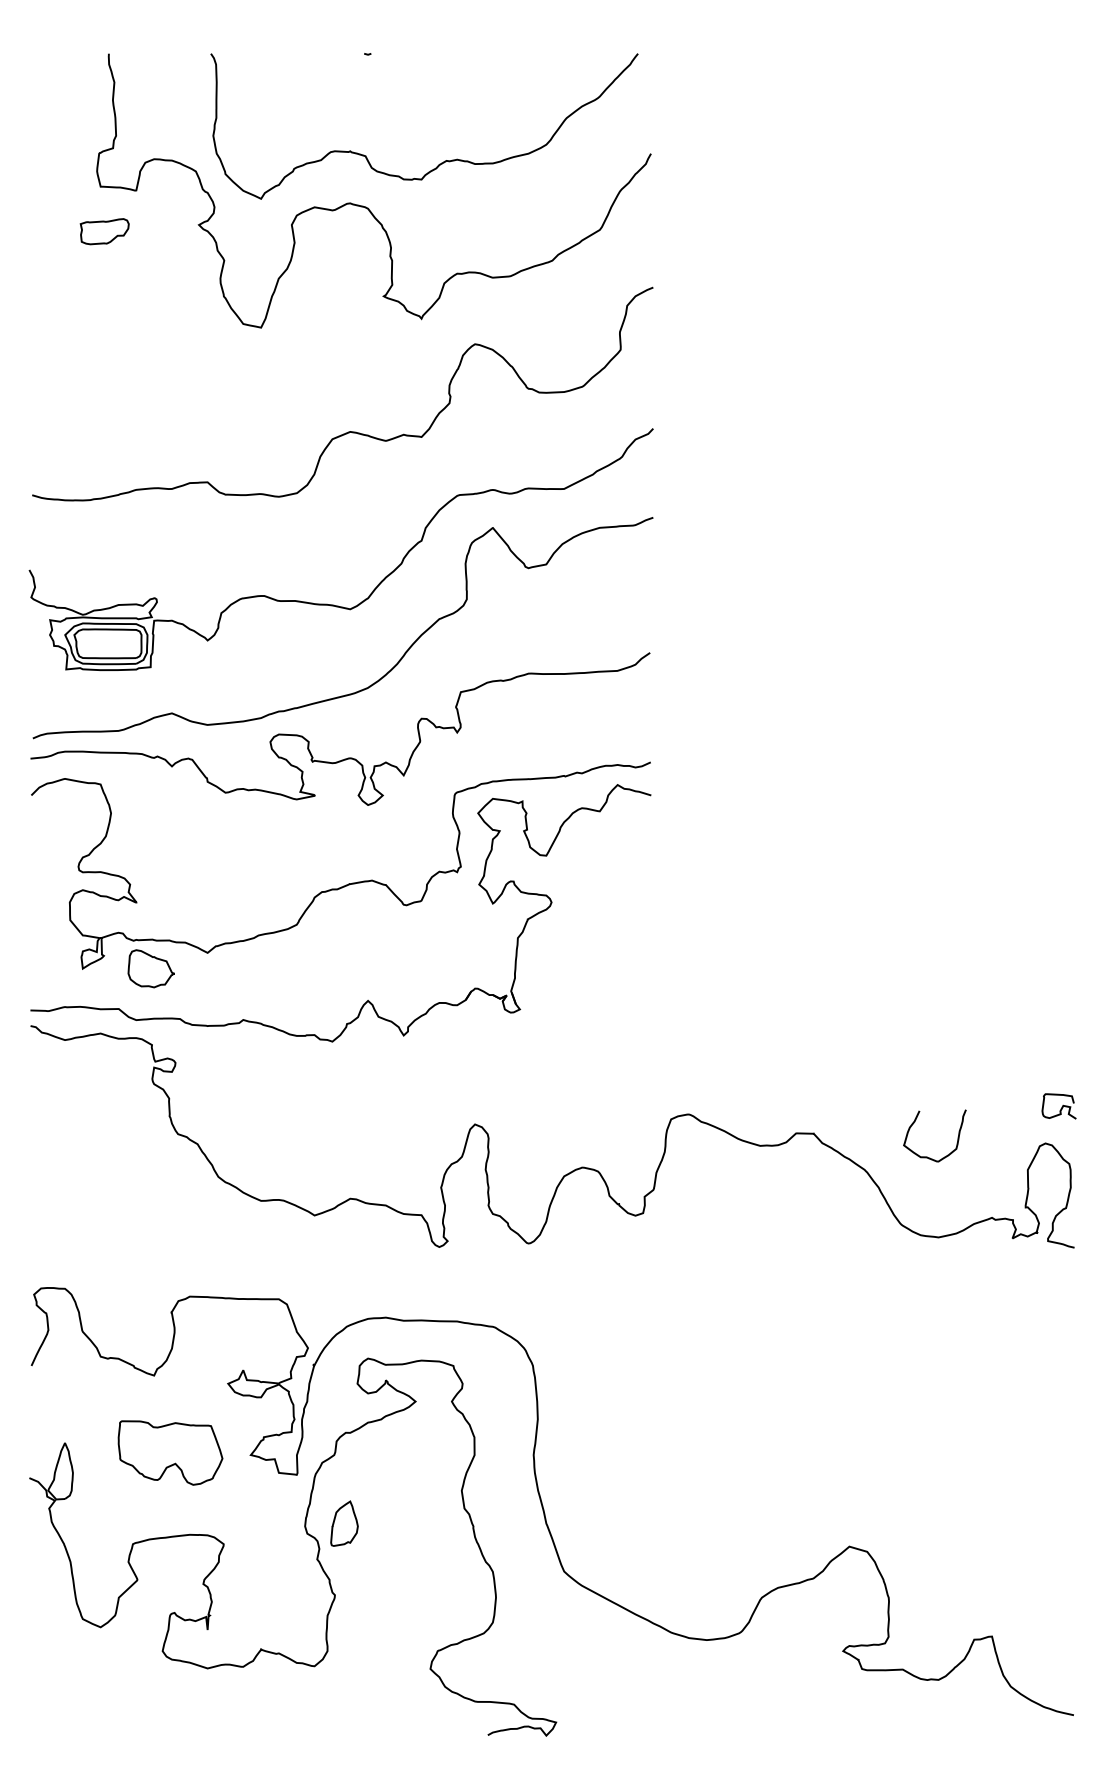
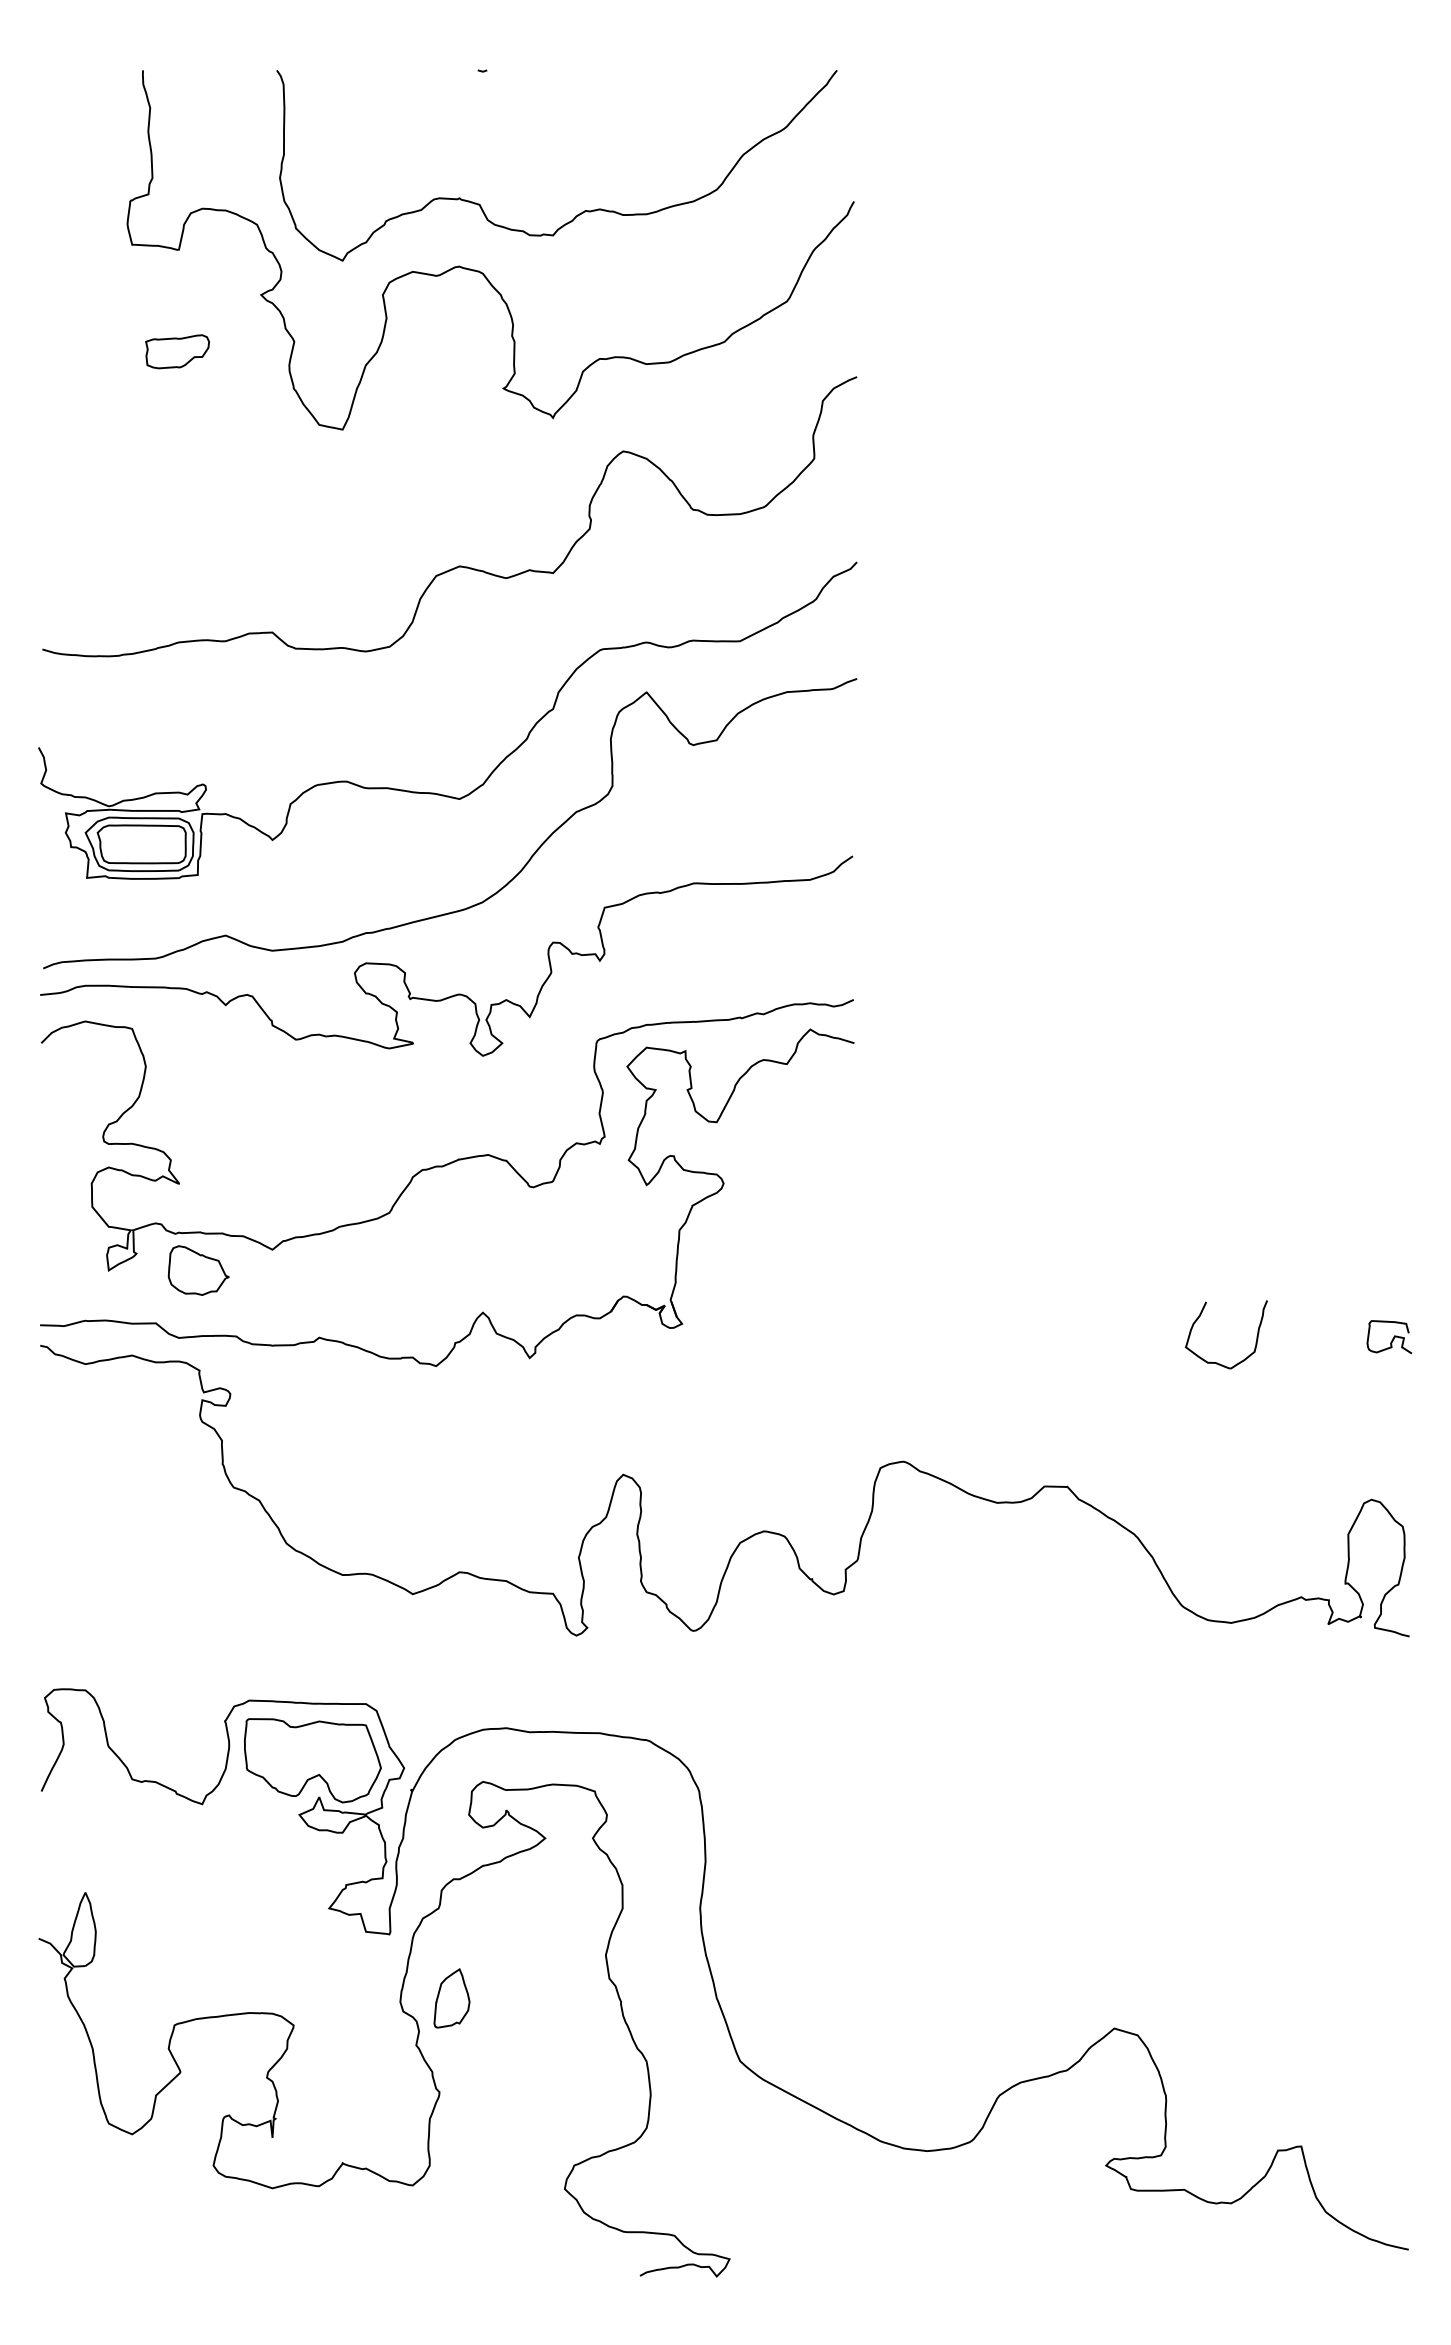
part: (104, 231) -> (177, 351), moved
curve: (1061, 1107) -> (1392, 1338), moved
curve: (928, 1157) -> (1217, 1362), moved
part: (170, 1452) -> (312, 1760), moved

